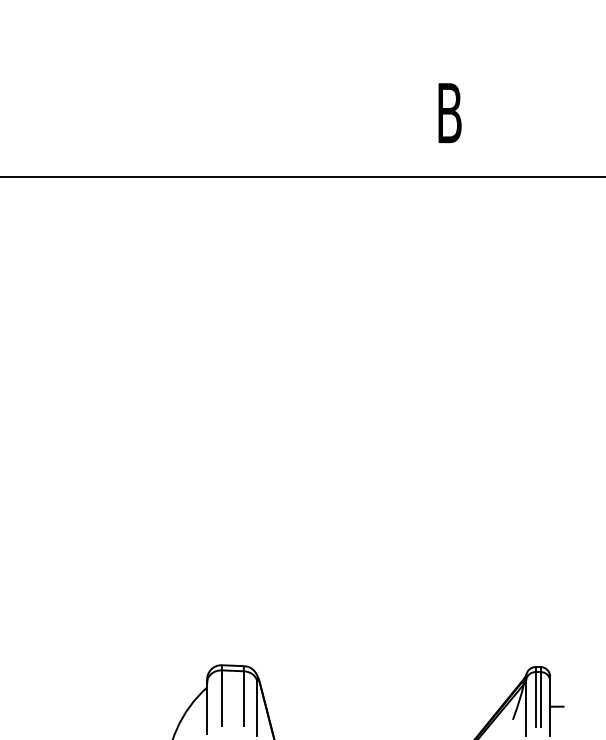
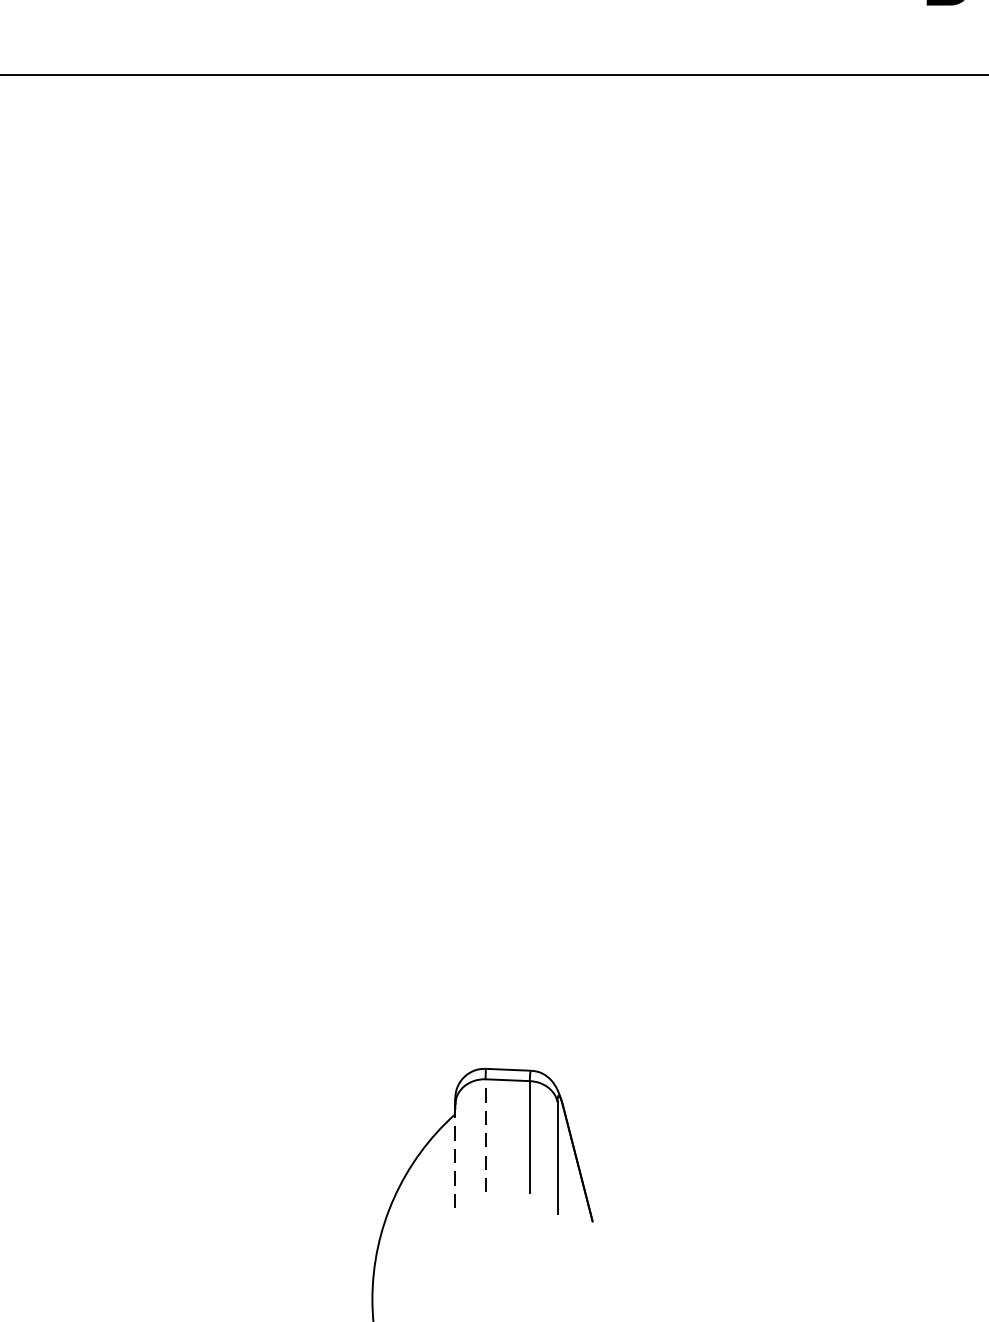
line: (221, 698) -> (484, 1136), solid -> dashed
line: (207, 710) -> (456, 1161), solid -> dashed

